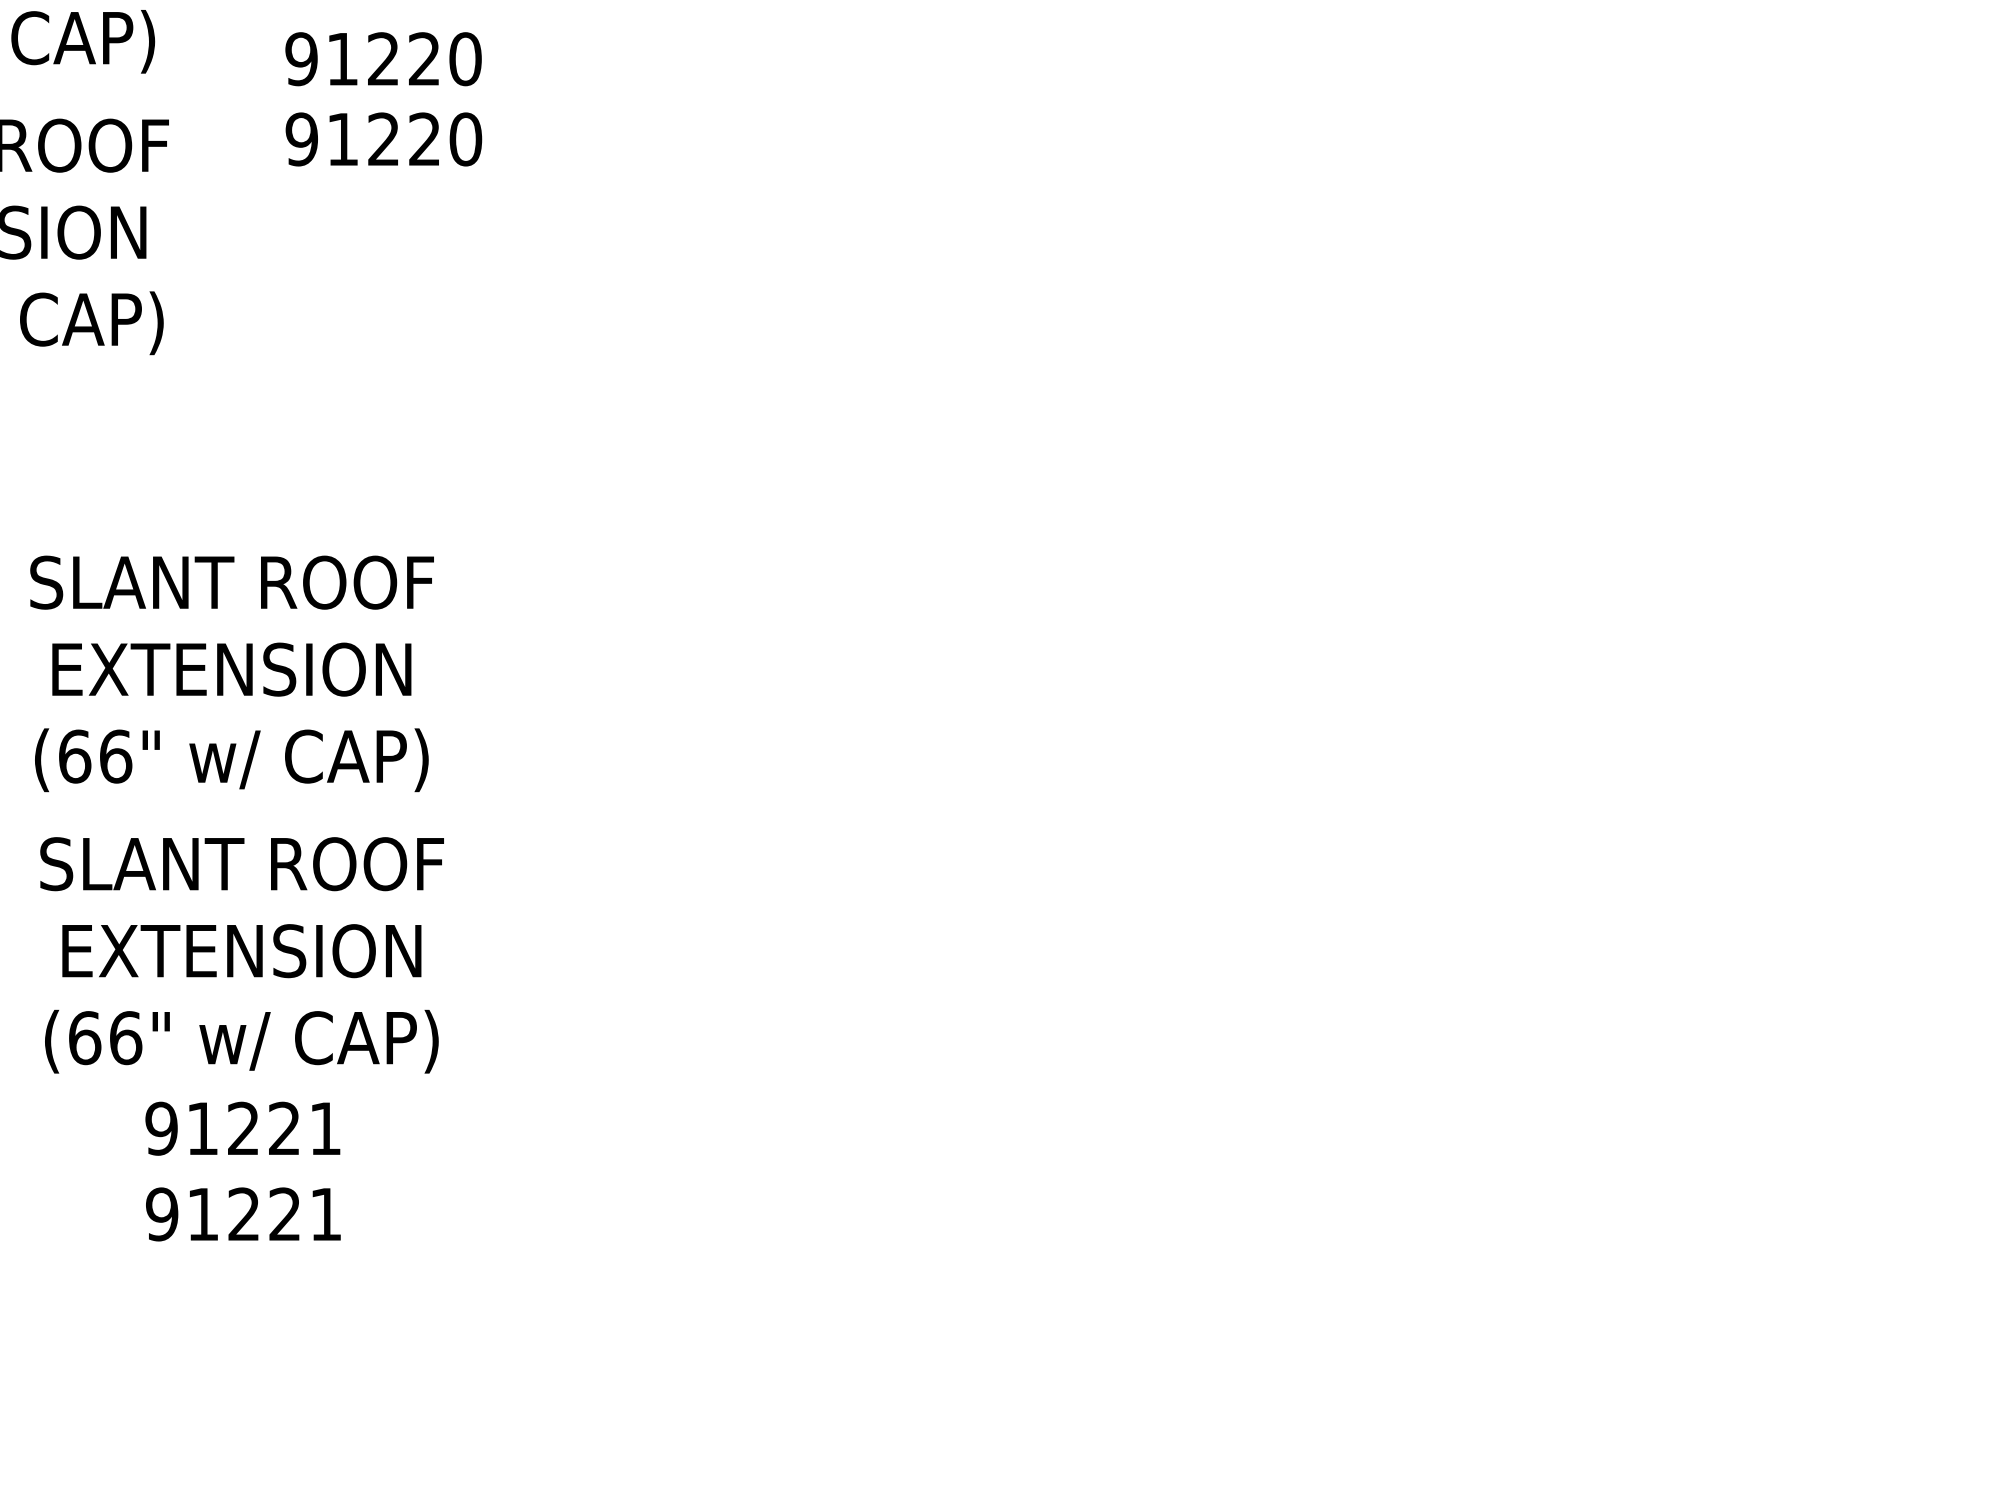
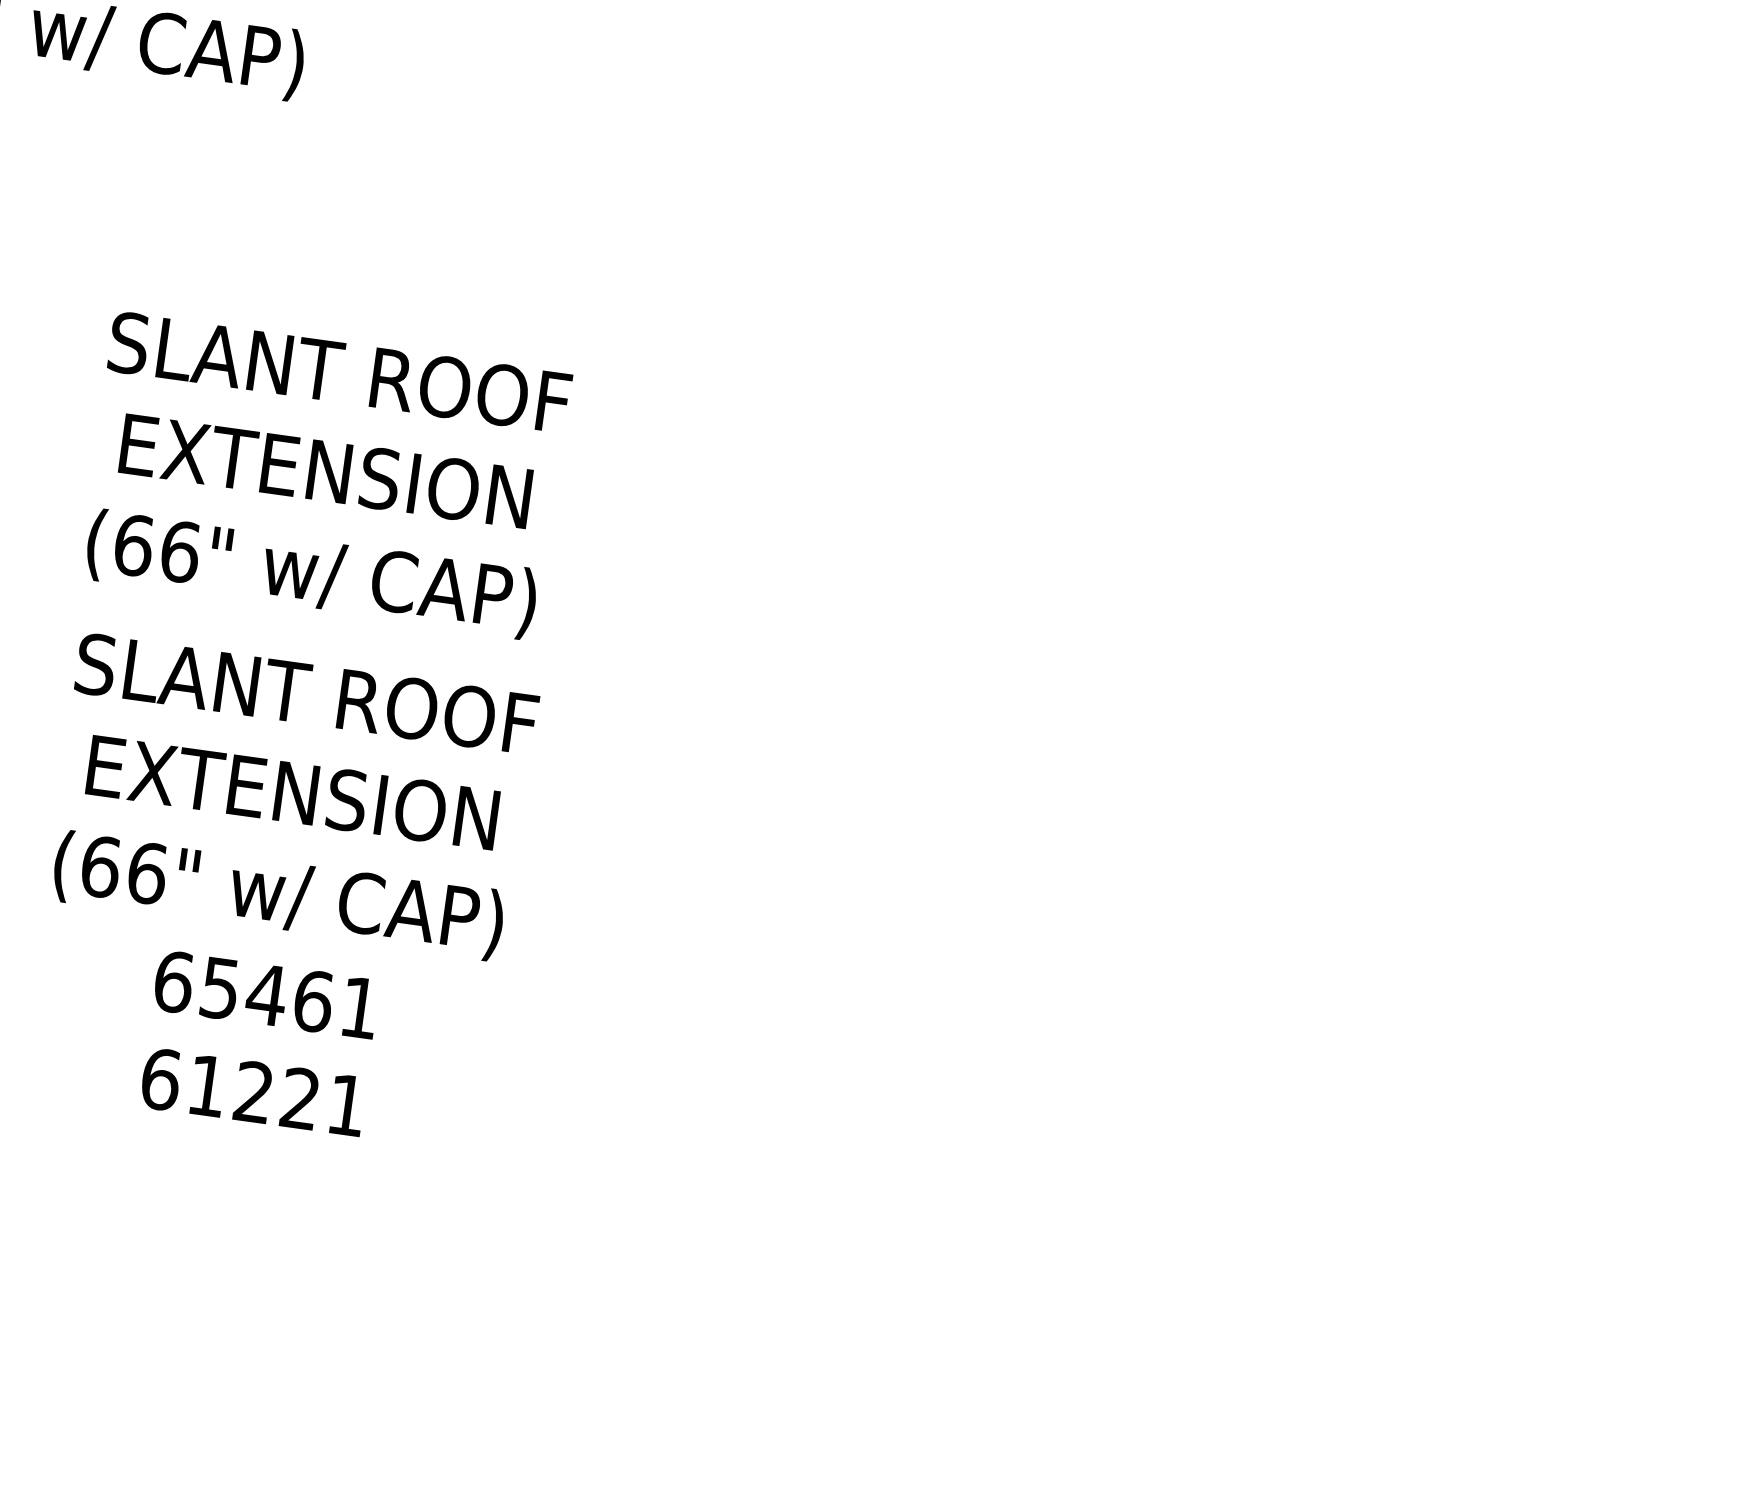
text: (223, 1128) -> (244, 991), 91221 -> 65461
text: (162, 1214) -> (161, 1079), 91221 -> 61221

